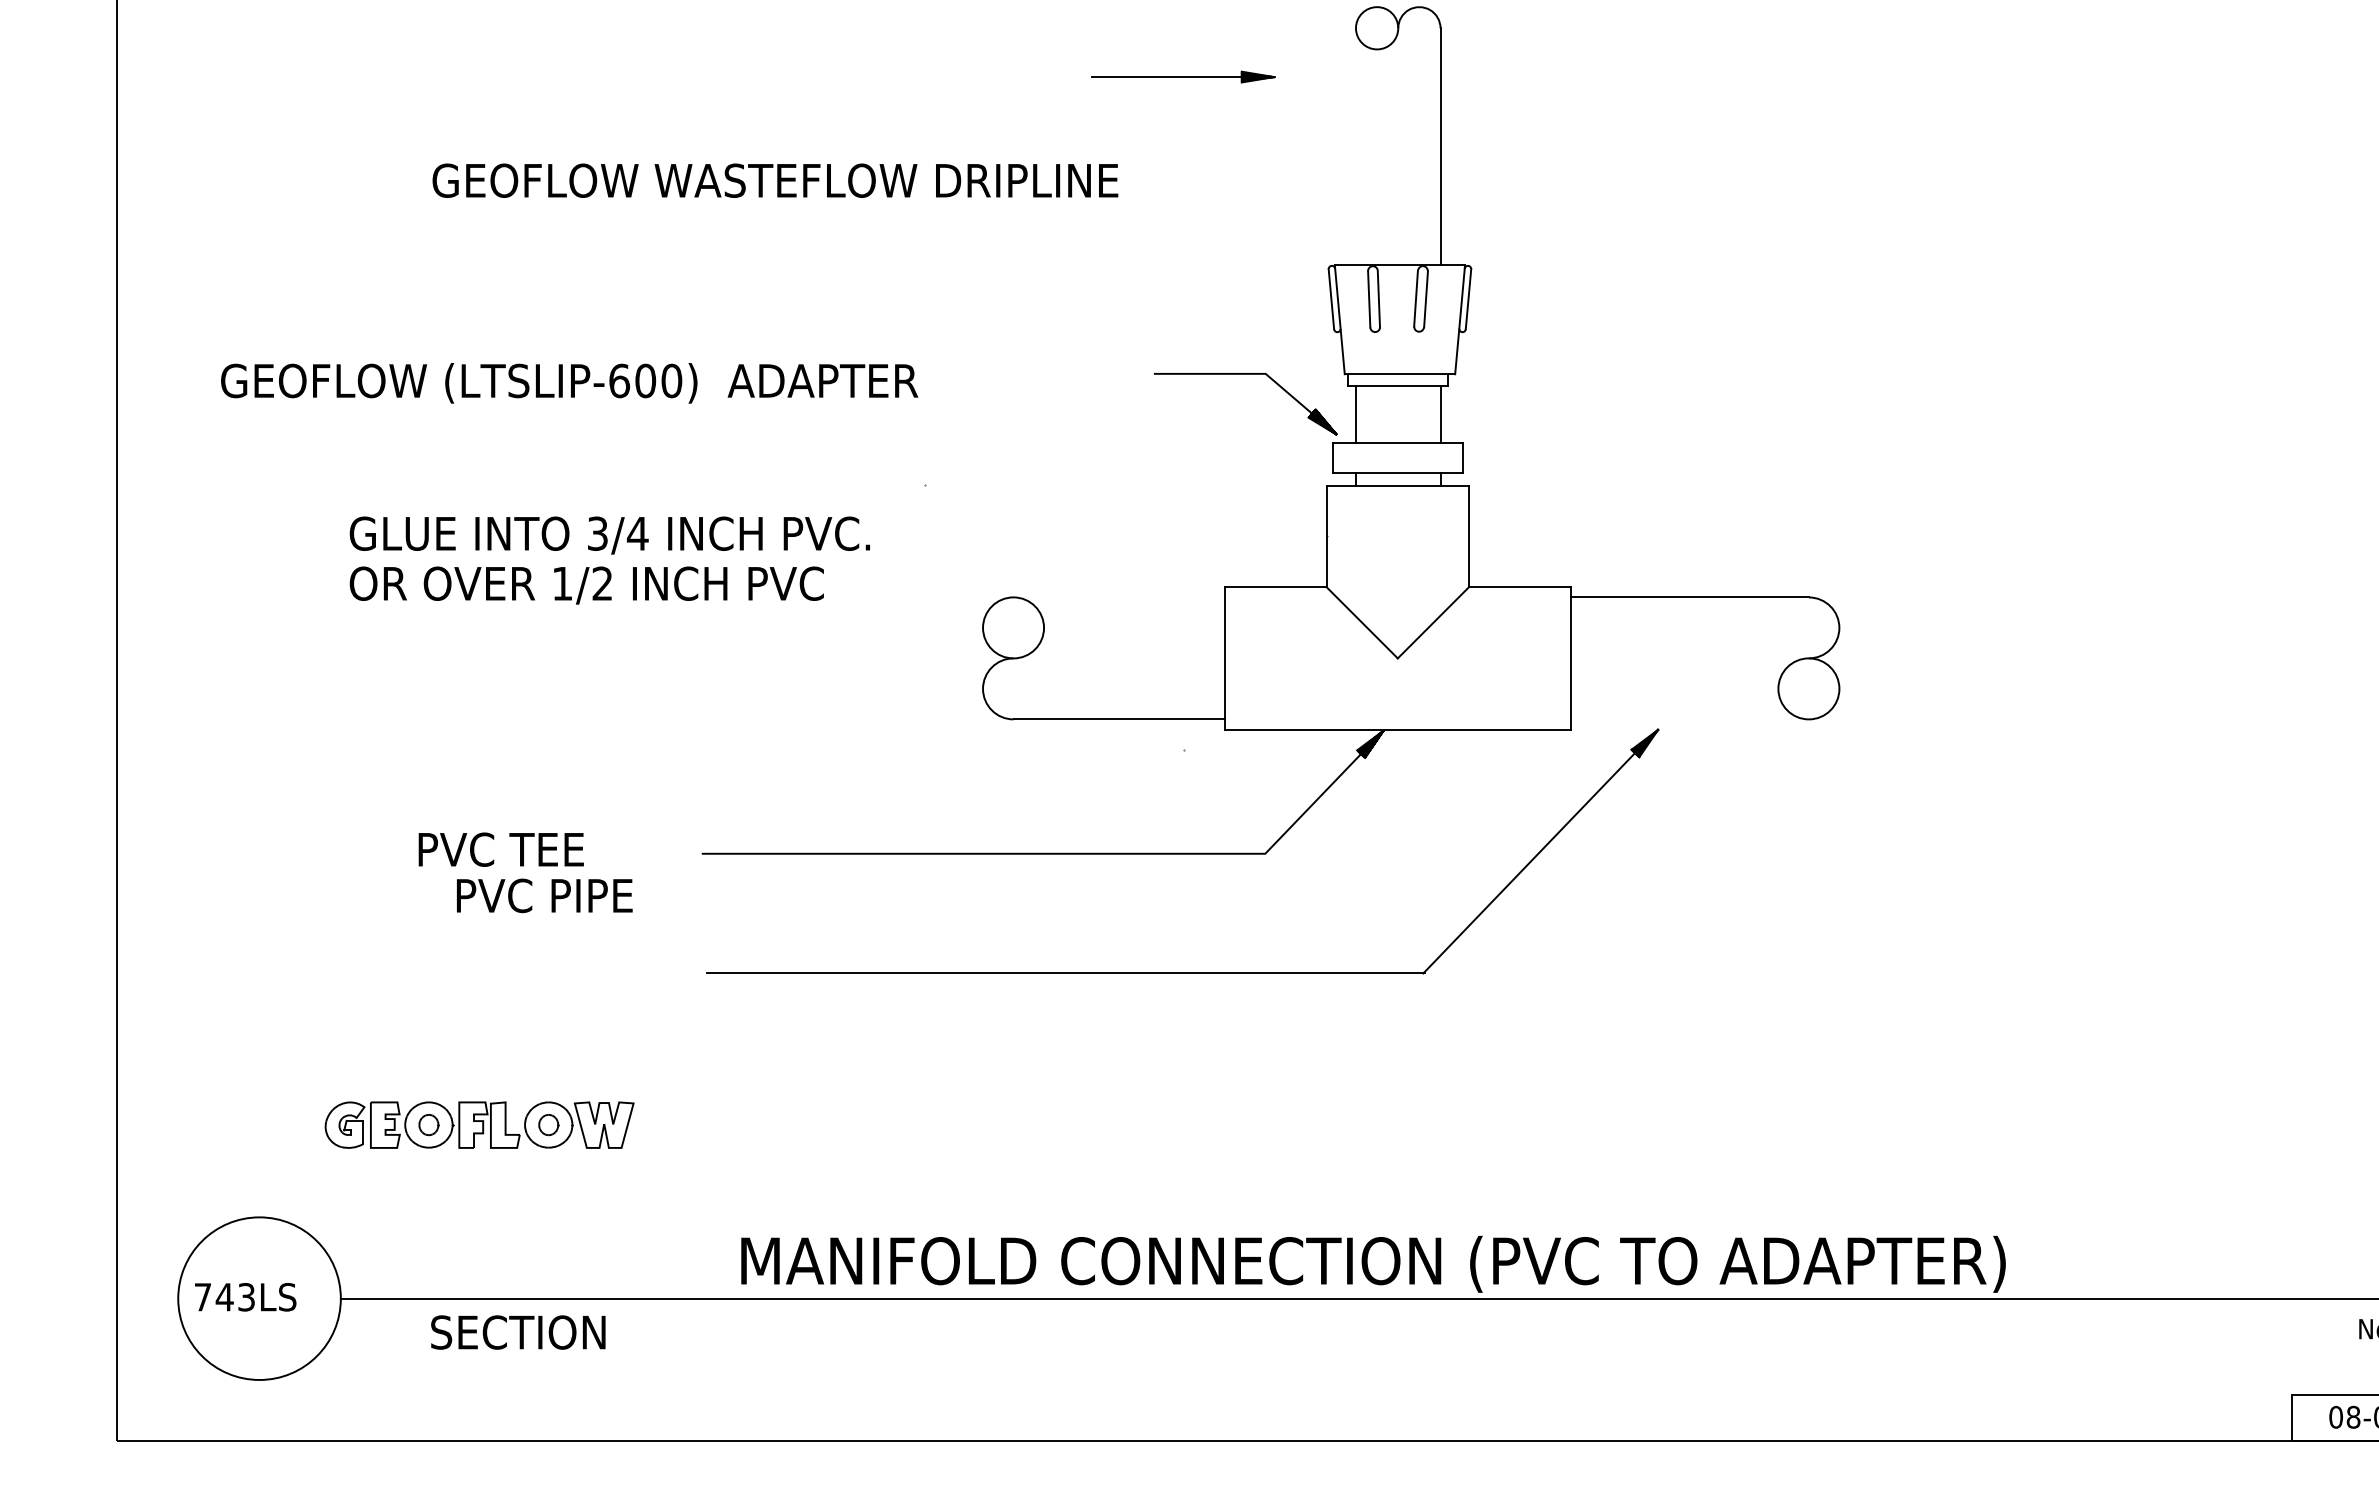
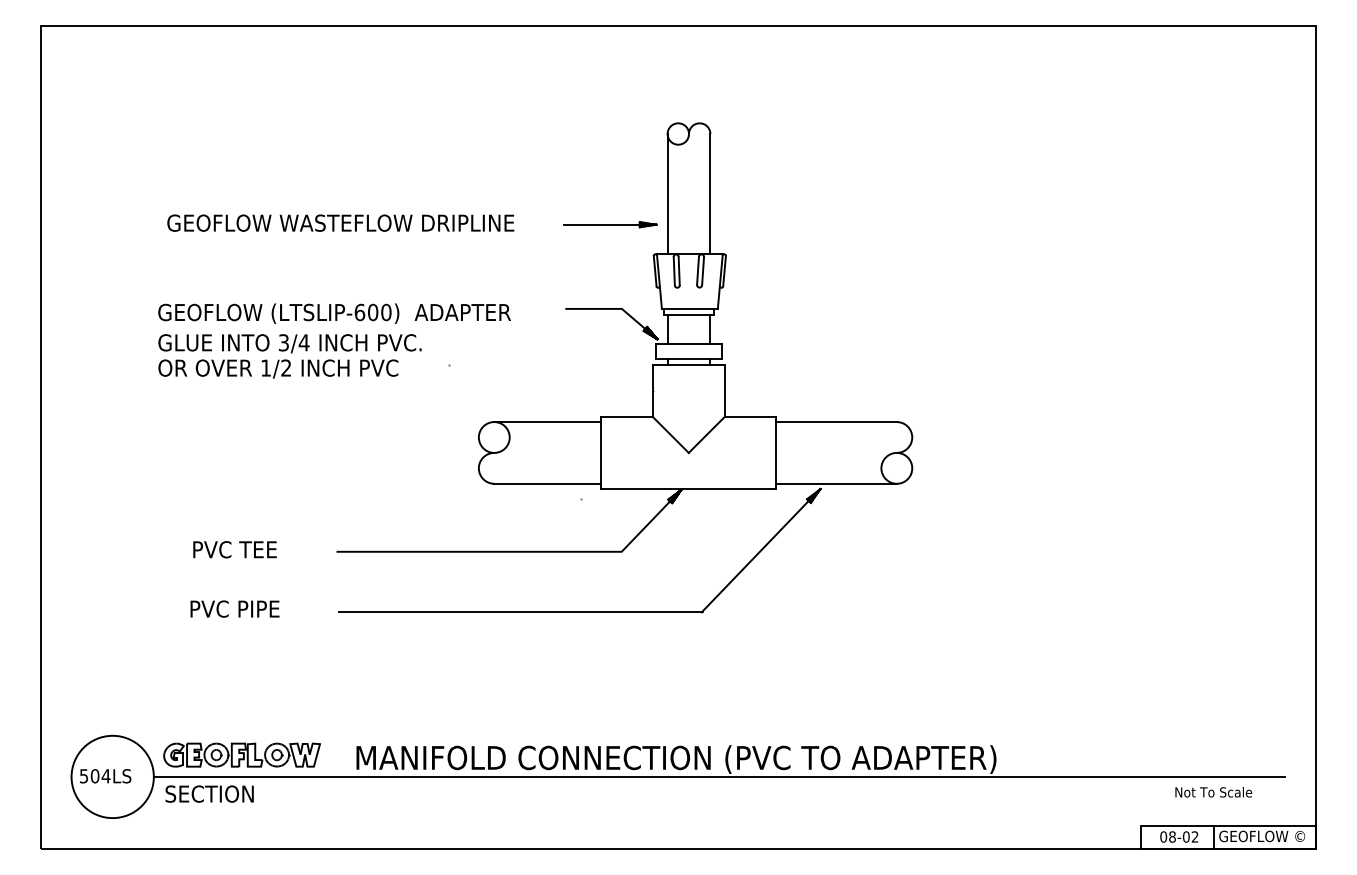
part: (1183, 76) -> (610, 224), moved
line: (1355, 145) -> (667, 193), added
text: (774, 179) -> (340, 222), moved
text: (569, 382) -> (334, 313), moved
text: (608, 560) -> (289, 356), moved
line: (1118, 598) -> (547, 422), added
line: (1689, 718) -> (836, 483), added
text: (543, 894) -> (234, 608), moved
part: (478, 1123) -> (241, 754), moved
text: (225, 1297) -> (95, 776), 743LS -> 504LS
text: (517, 1331) -> (209, 793), moved

